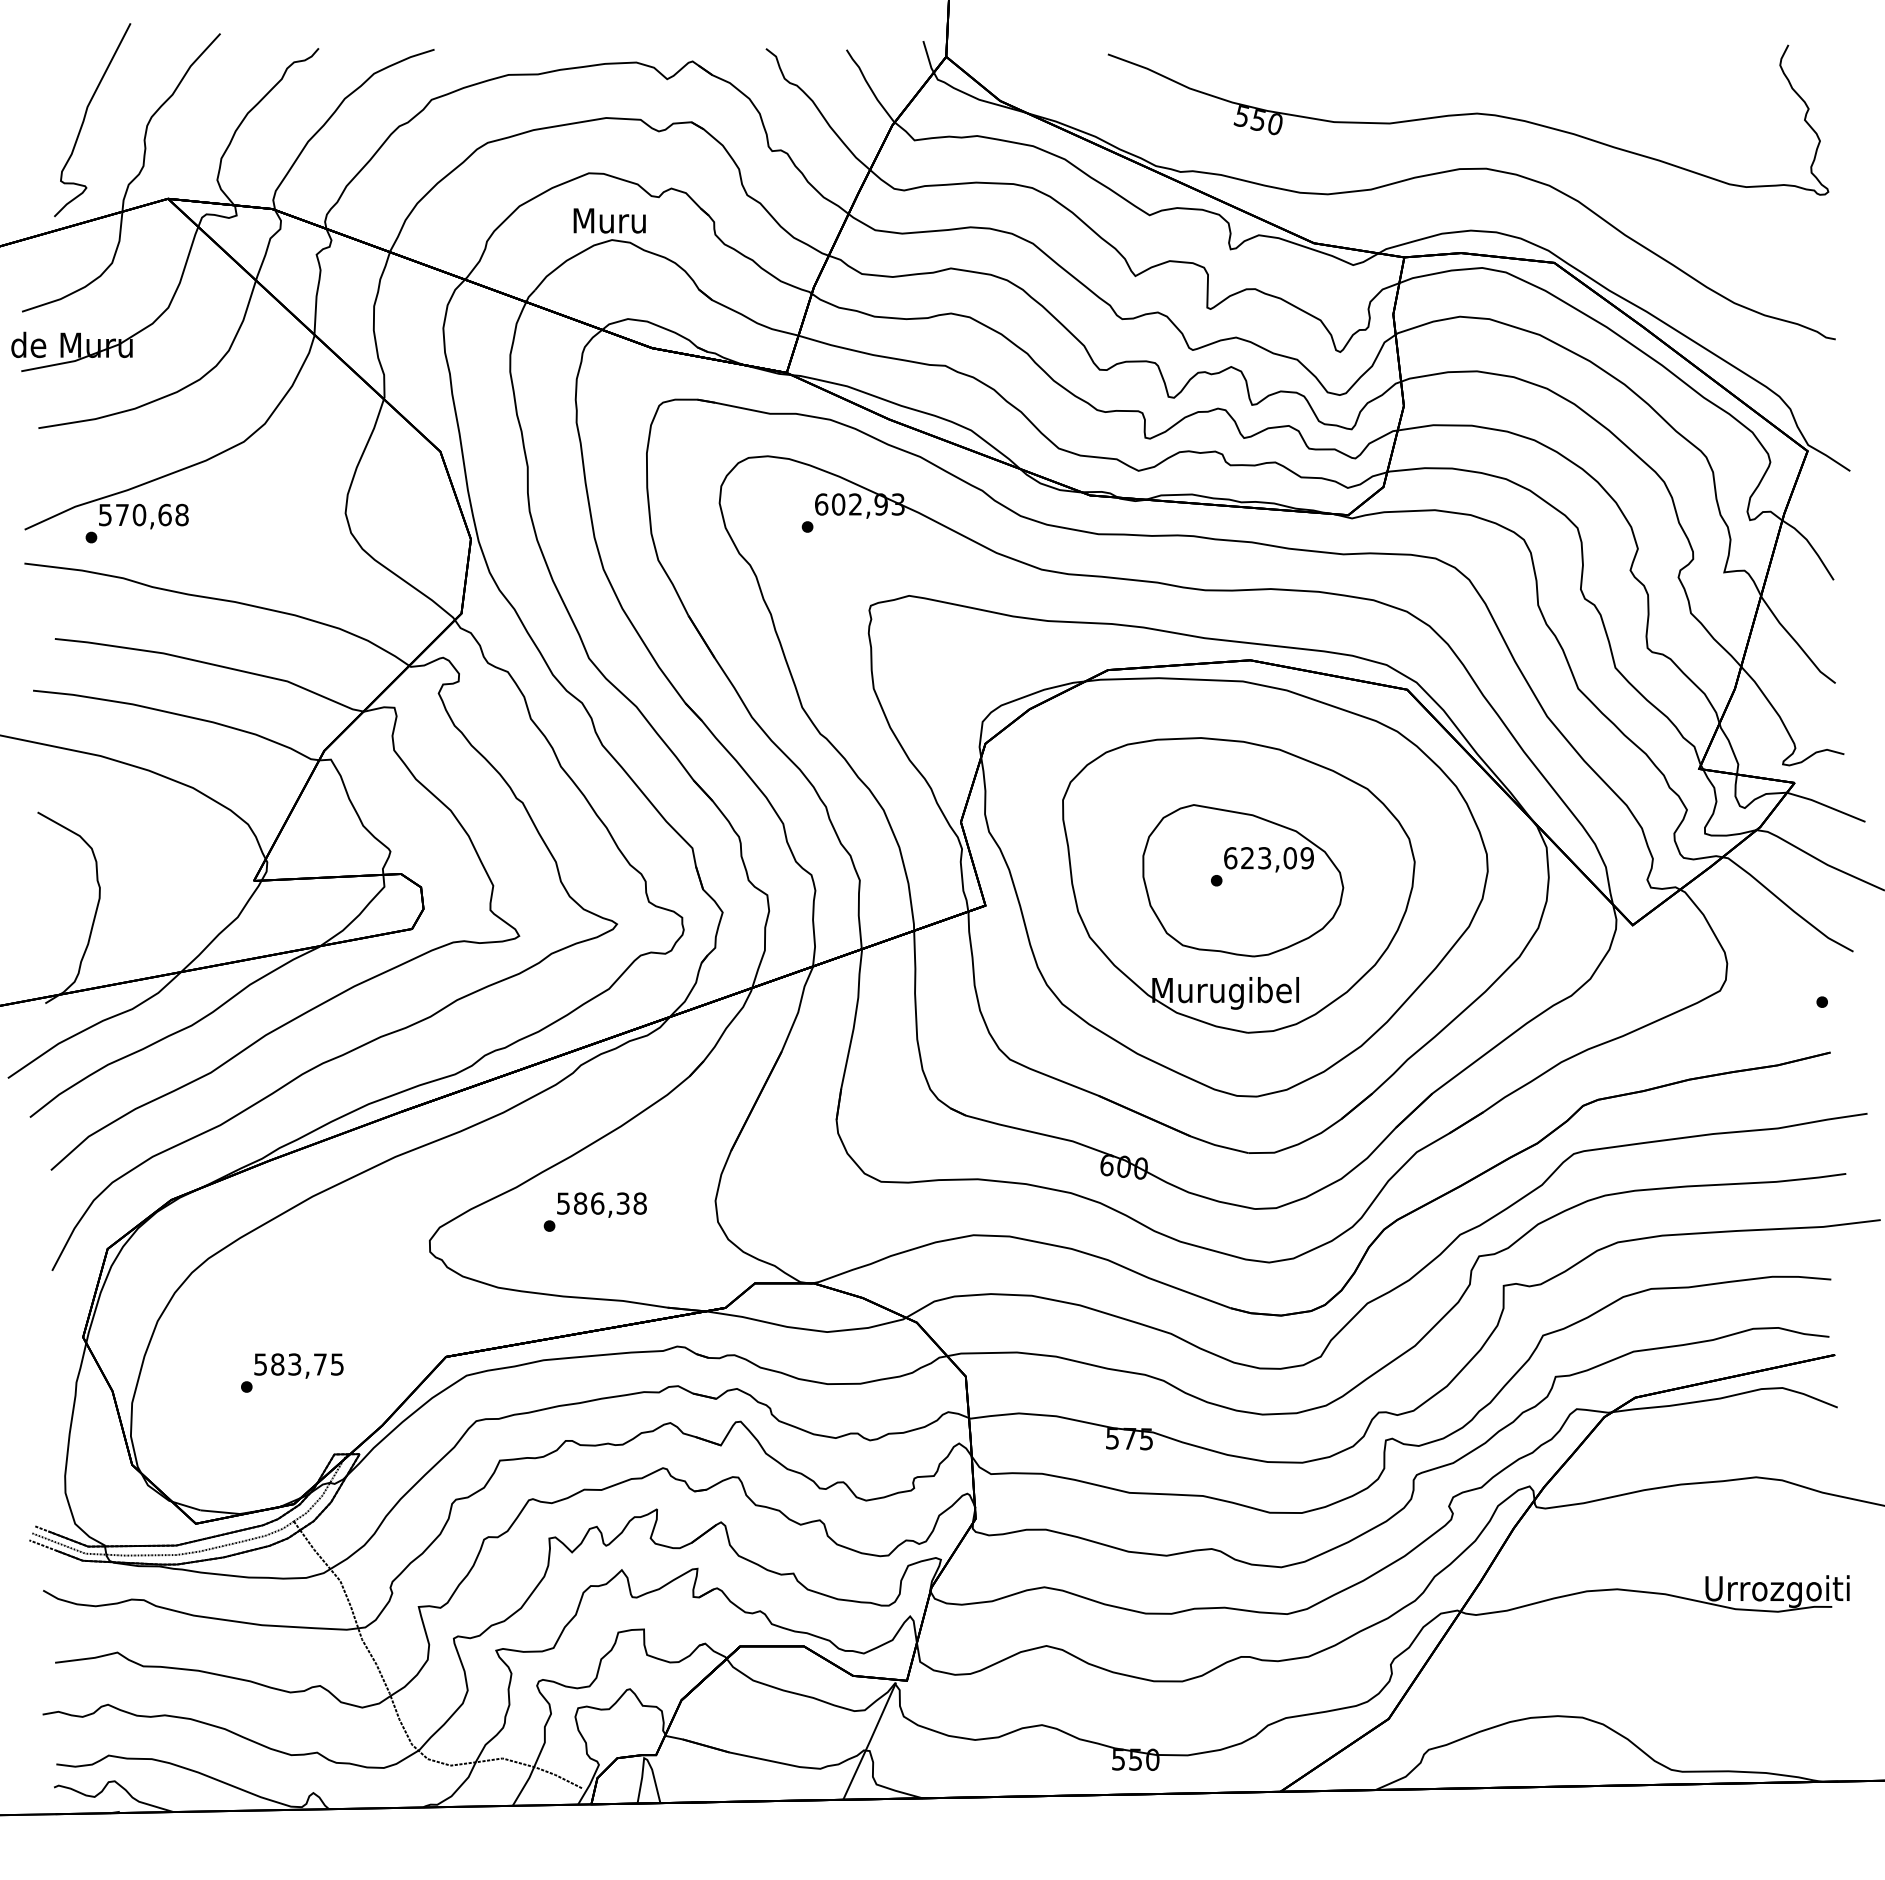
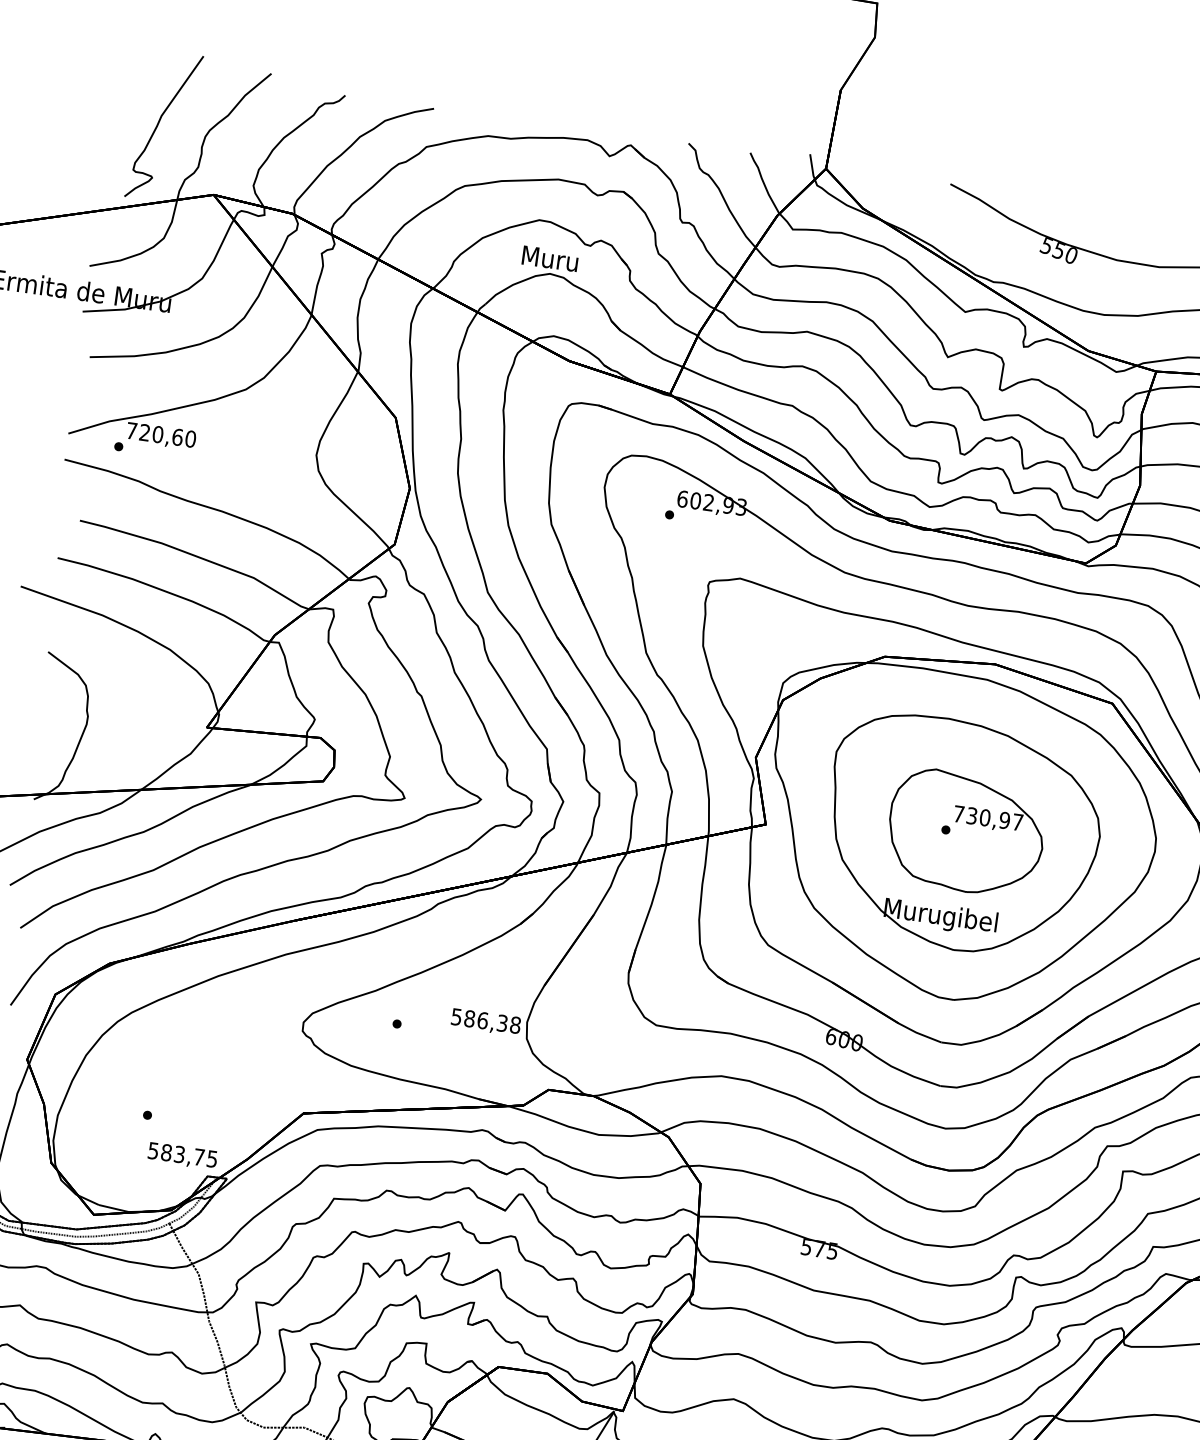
text: (143, 514) -> (161, 434), 570,68 -> 720,60
text: (1268, 858) -> (988, 818), 623,09 -> 730,97
text: (601, 1204) -> (485, 1021), moved
text: (298, 1365) -> (182, 1155), moved

